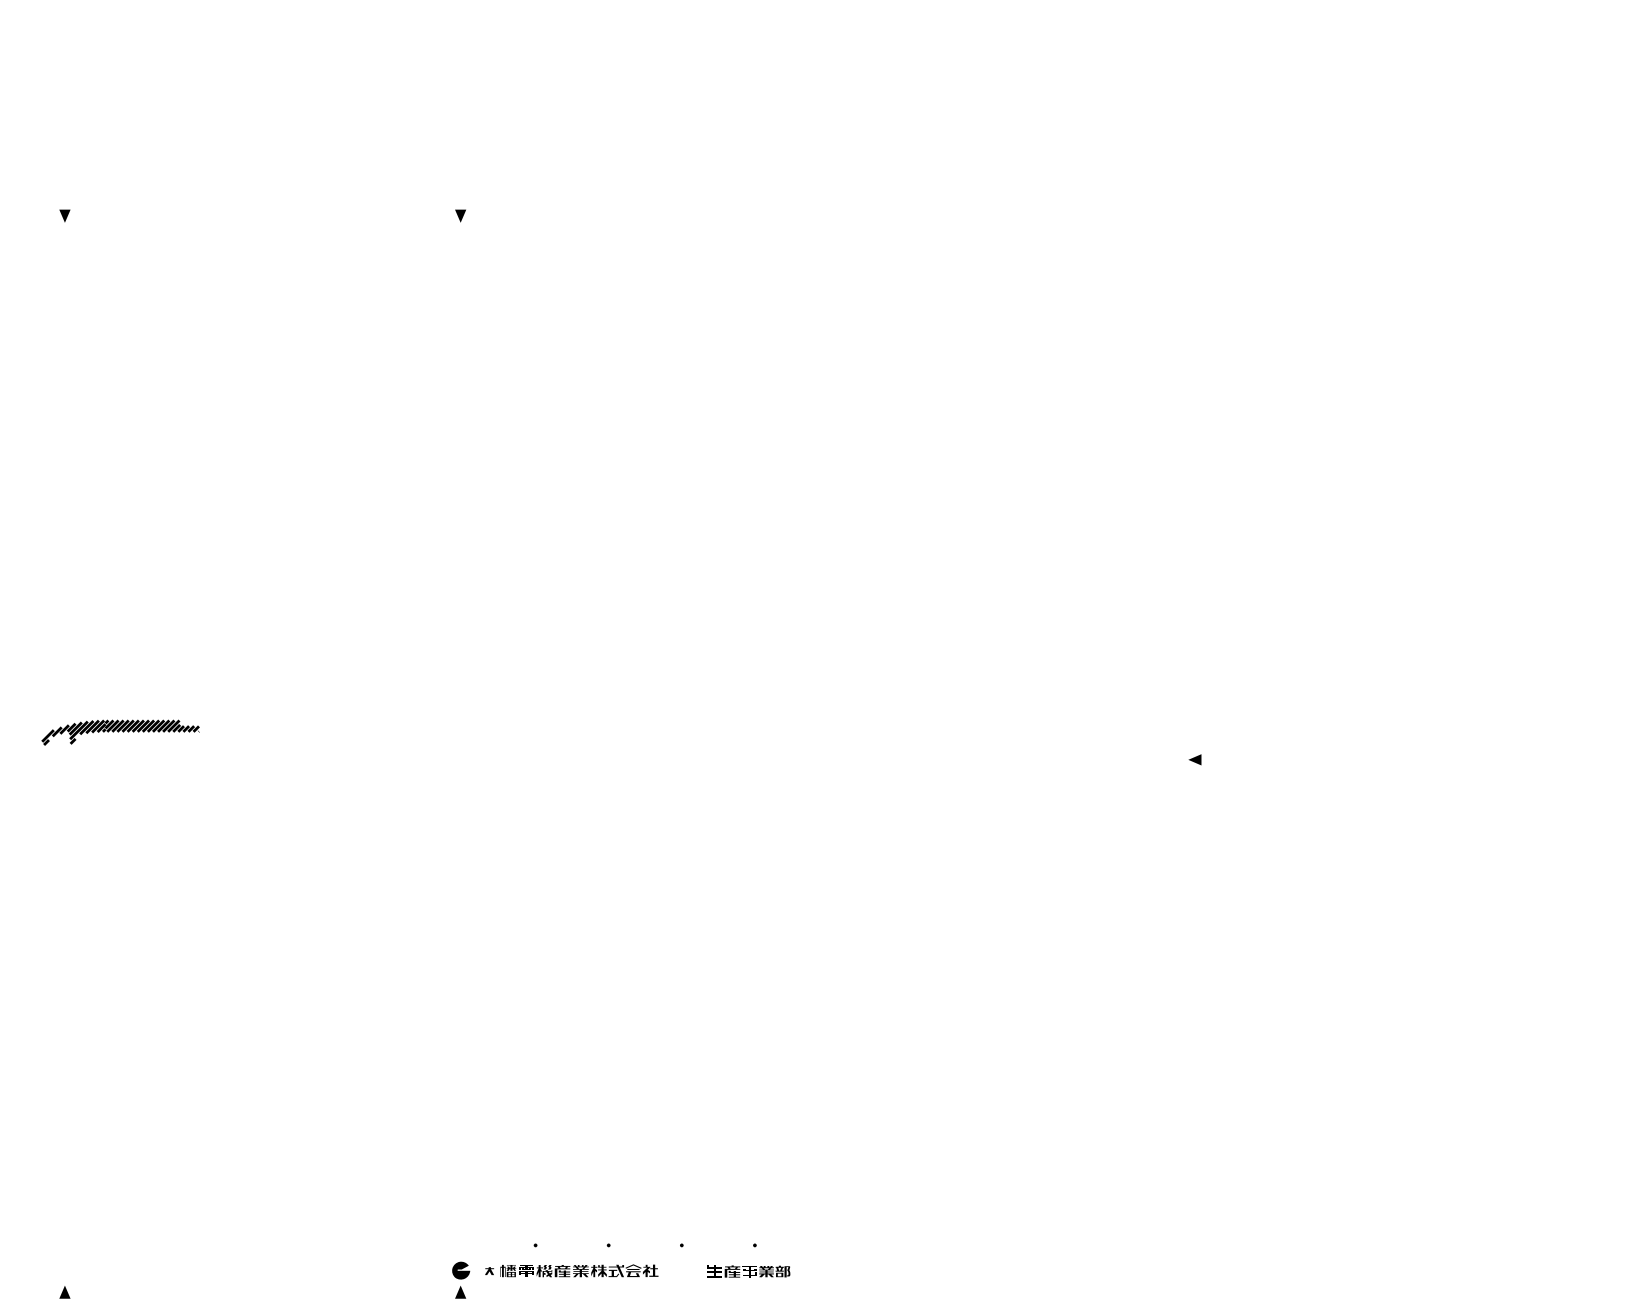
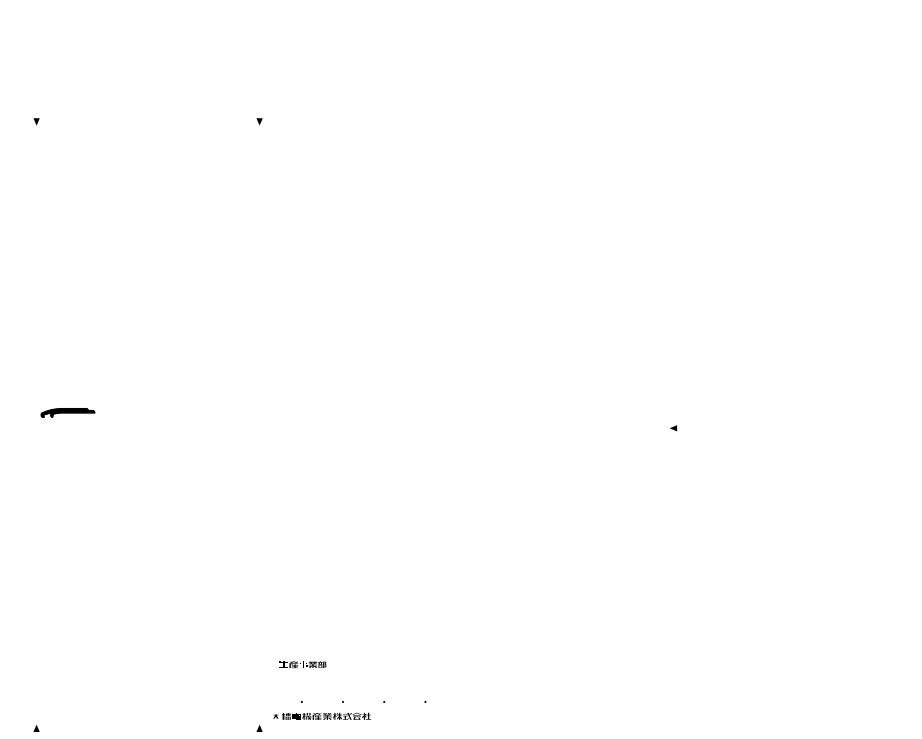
part: (119, 731) -> (67, 412), size x0.6
fill: (460, 1271) -> (259, 716), removed
part: (747, 1271) -> (302, 664), moved

